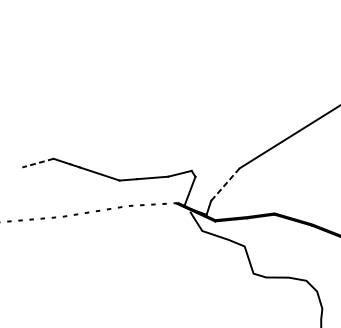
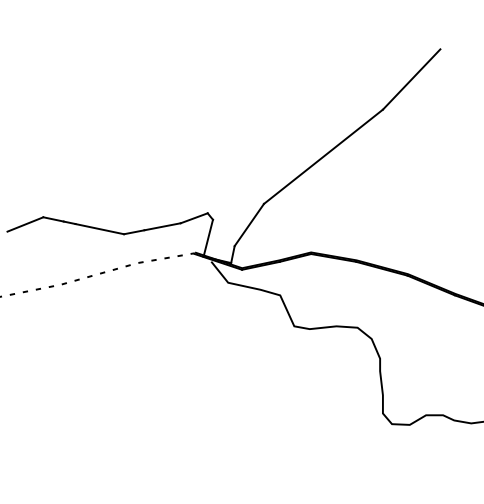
line: (37, 163) -> (24, 224), dashed -> solid
line: (225, 185) -> (249, 225), dashed -> solid

